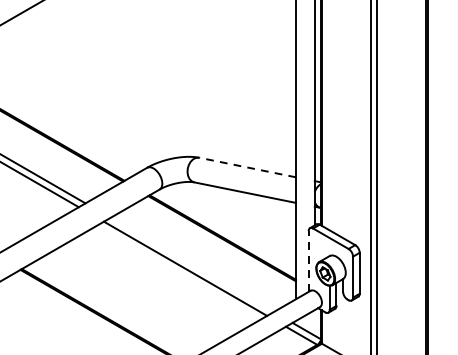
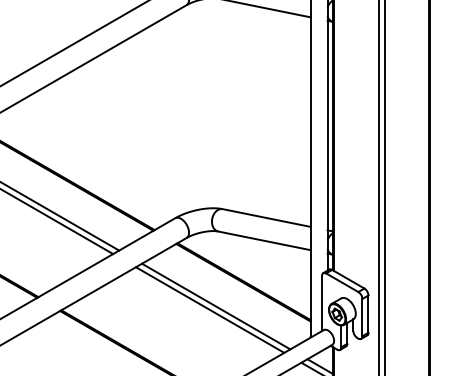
line: (247, 168) -> (266, 218), dashed -> solid
line: (309, 261) -> (322, 303), dashed -> solid
line: (192, 264) -> (216, 306), added

